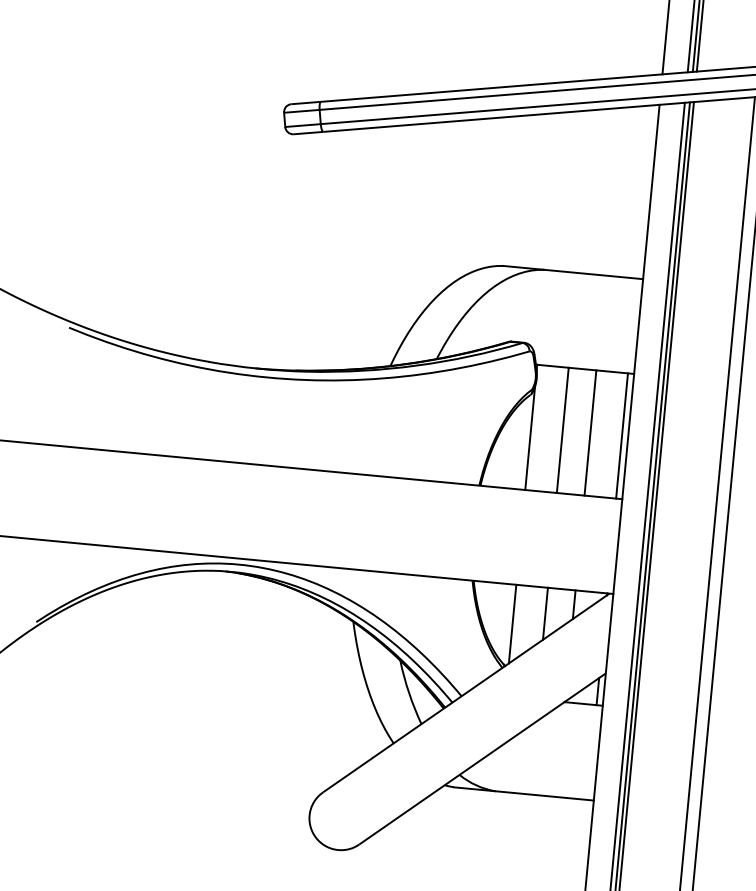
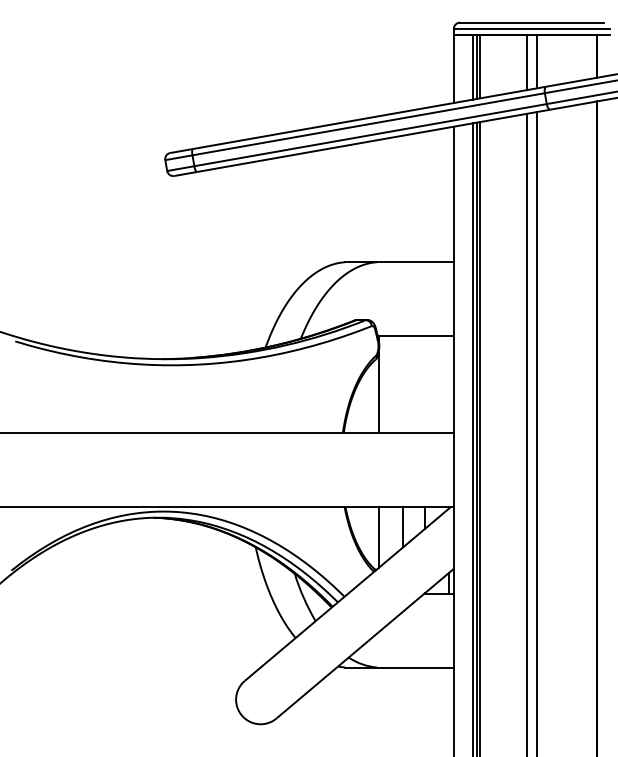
line: (563, 430) -> (403, 384), removed
line: (590, 432) -> (424, 384), removed
line: (622, 435) -> (449, 384), removed

